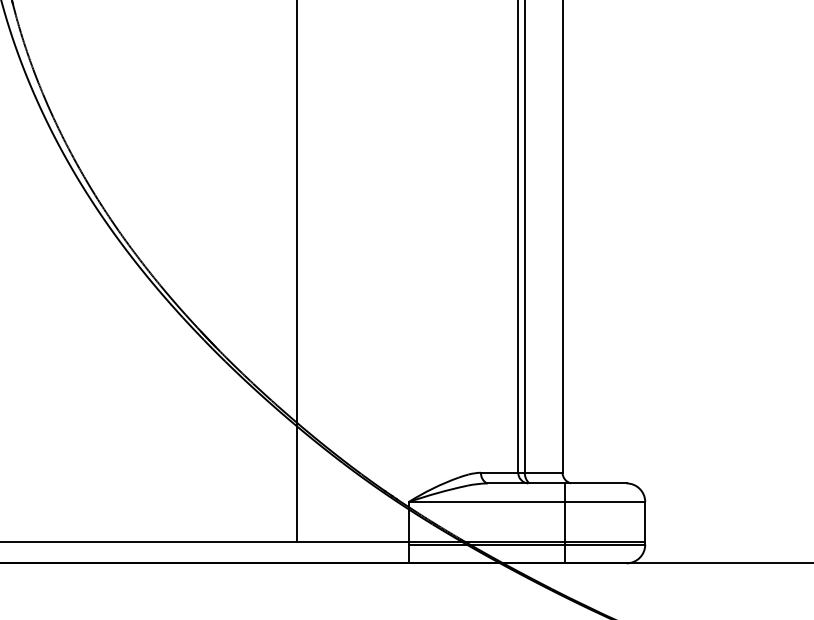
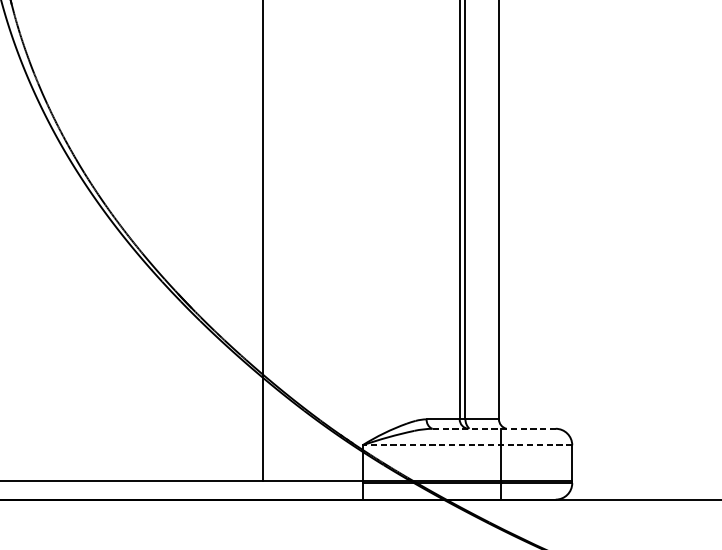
line: (557, 483) -> (494, 428), solid -> dashed
line: (526, 502) -> (466, 445), solid -> dashed

